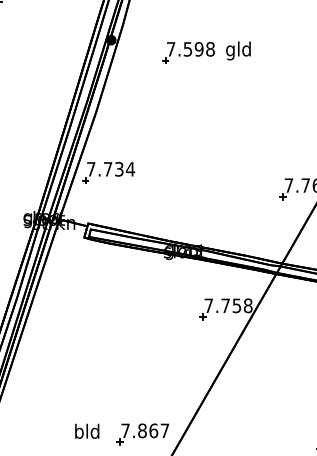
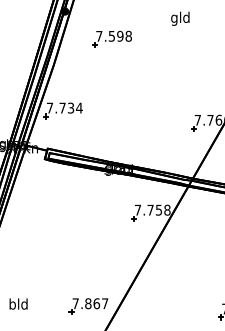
text: (238, 50) -> (180, 18), moved
part: (188, 52) -> (112, 38), moved
text: (87, 430) -> (18, 303), moved

